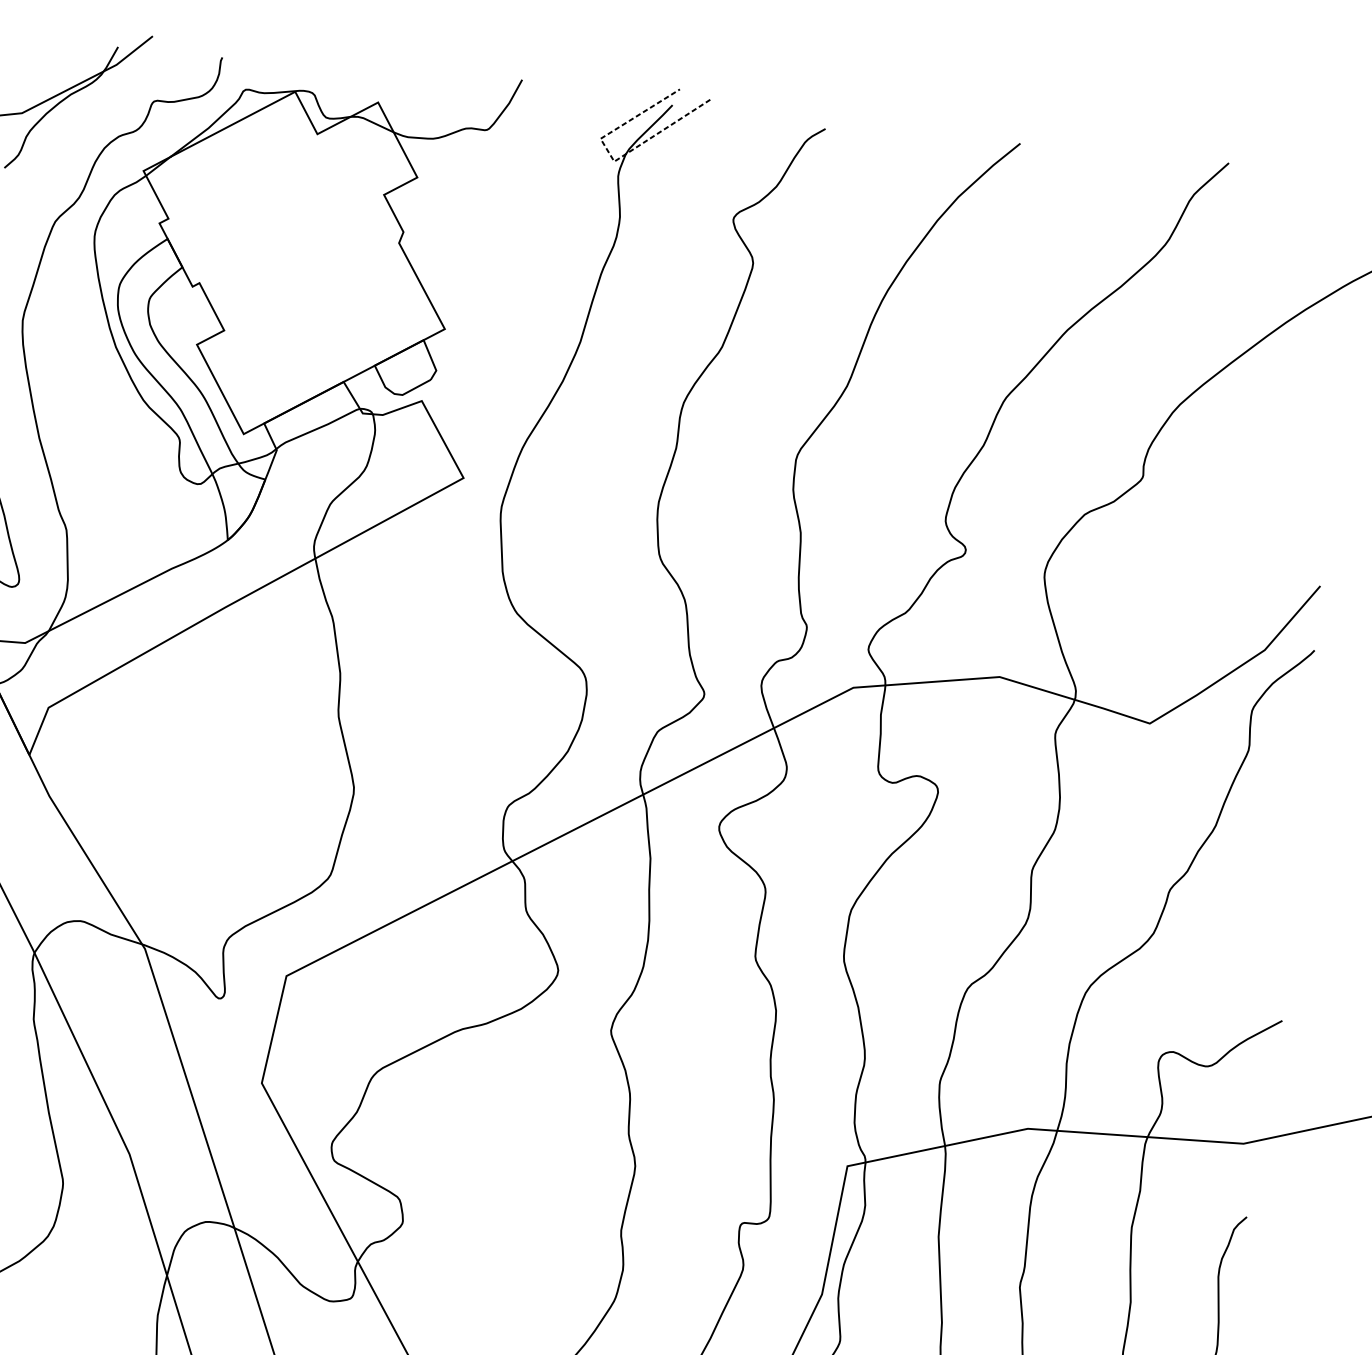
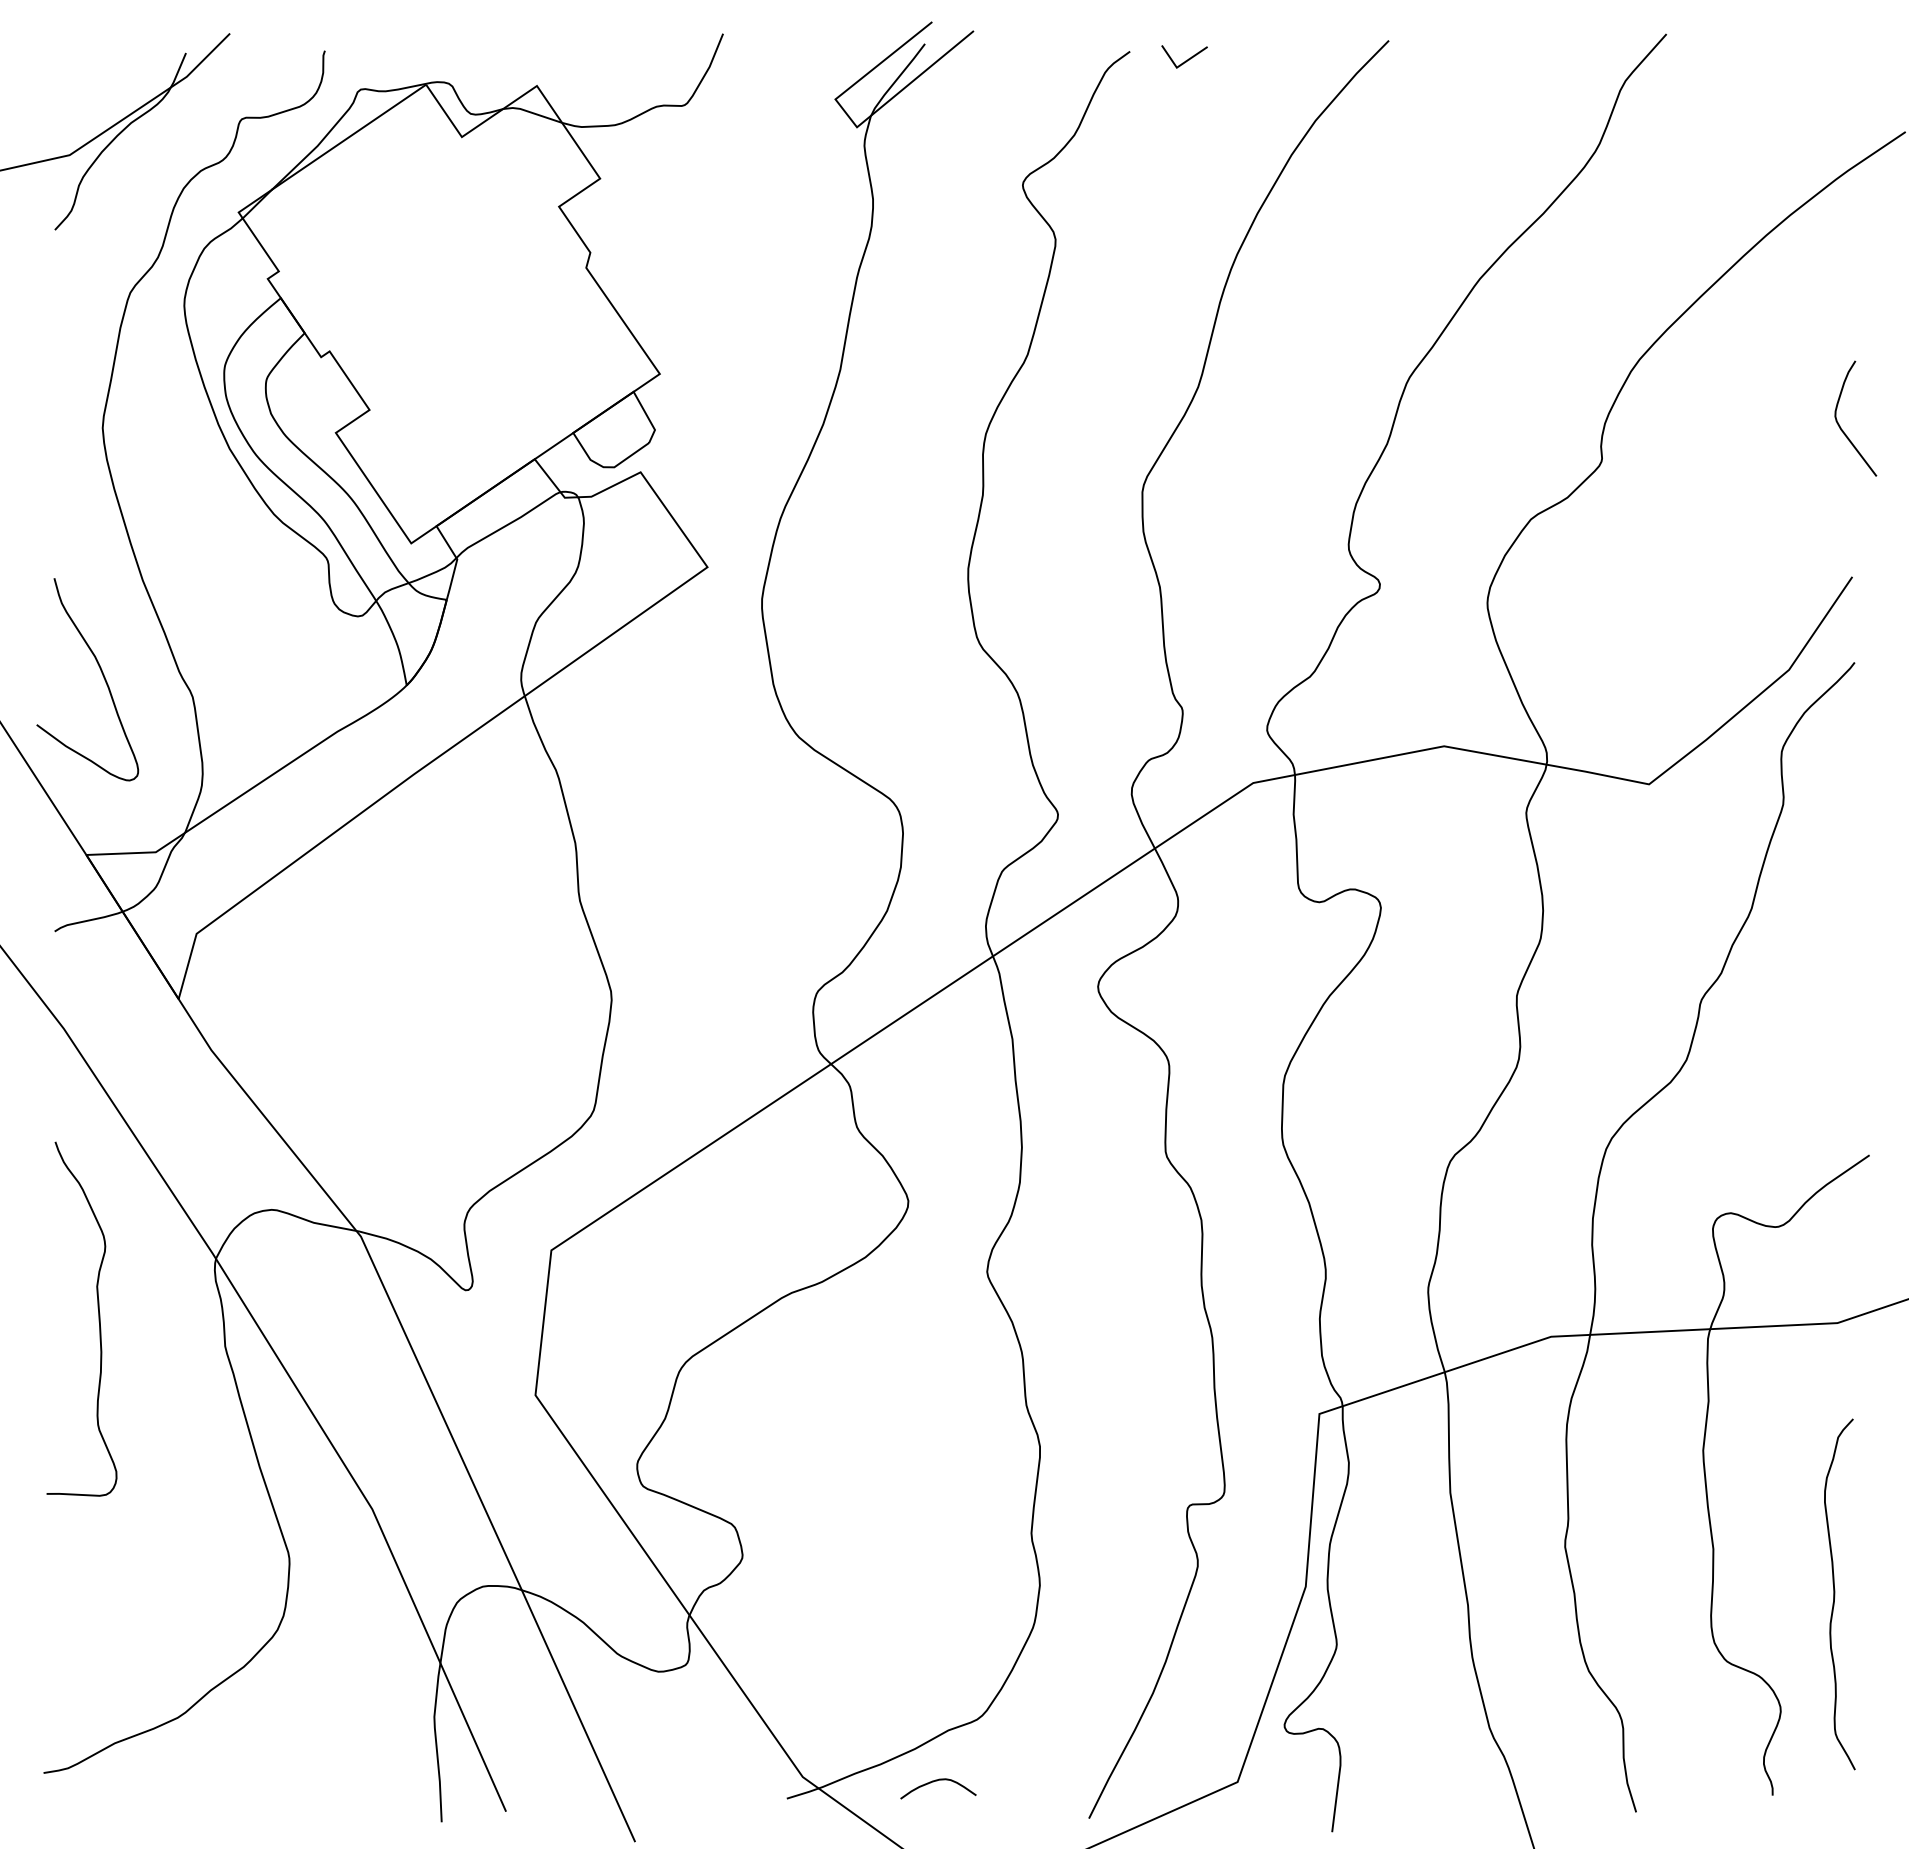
line: (866, 140) -> (1185, 60), added
line: (612, 159) -> (854, 124), dashed -> solid
curve: (1324, 471) -> (1840, 425), added

